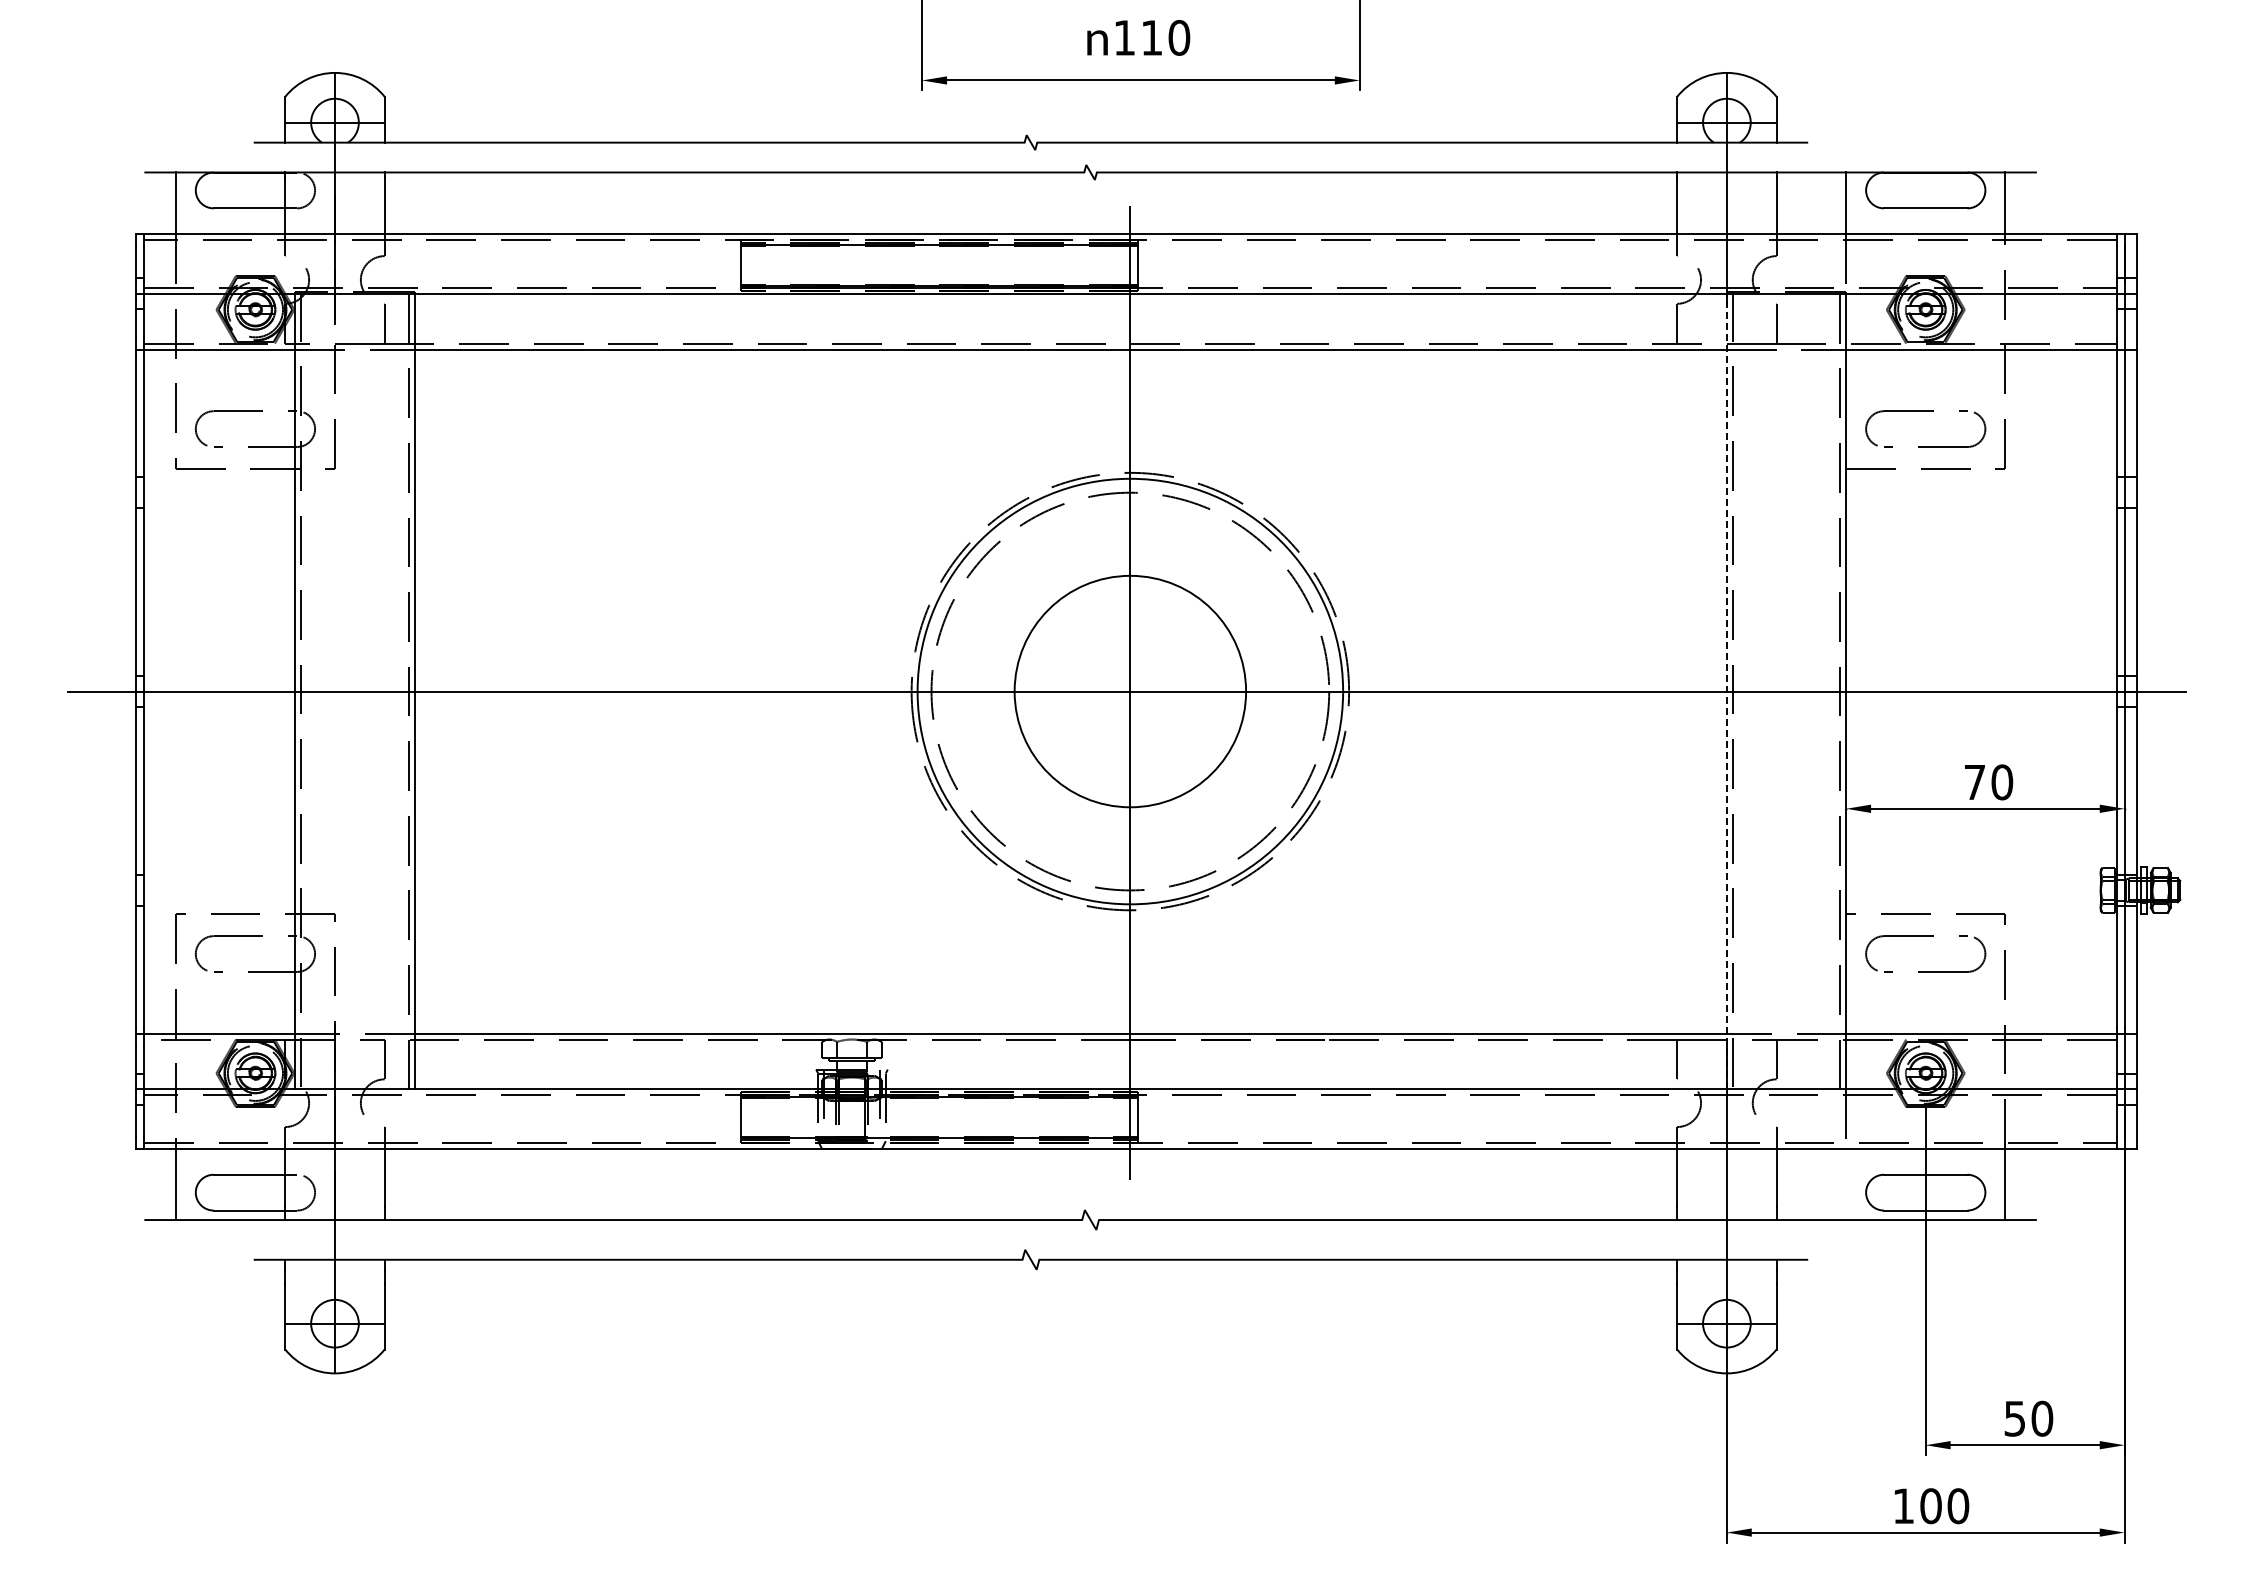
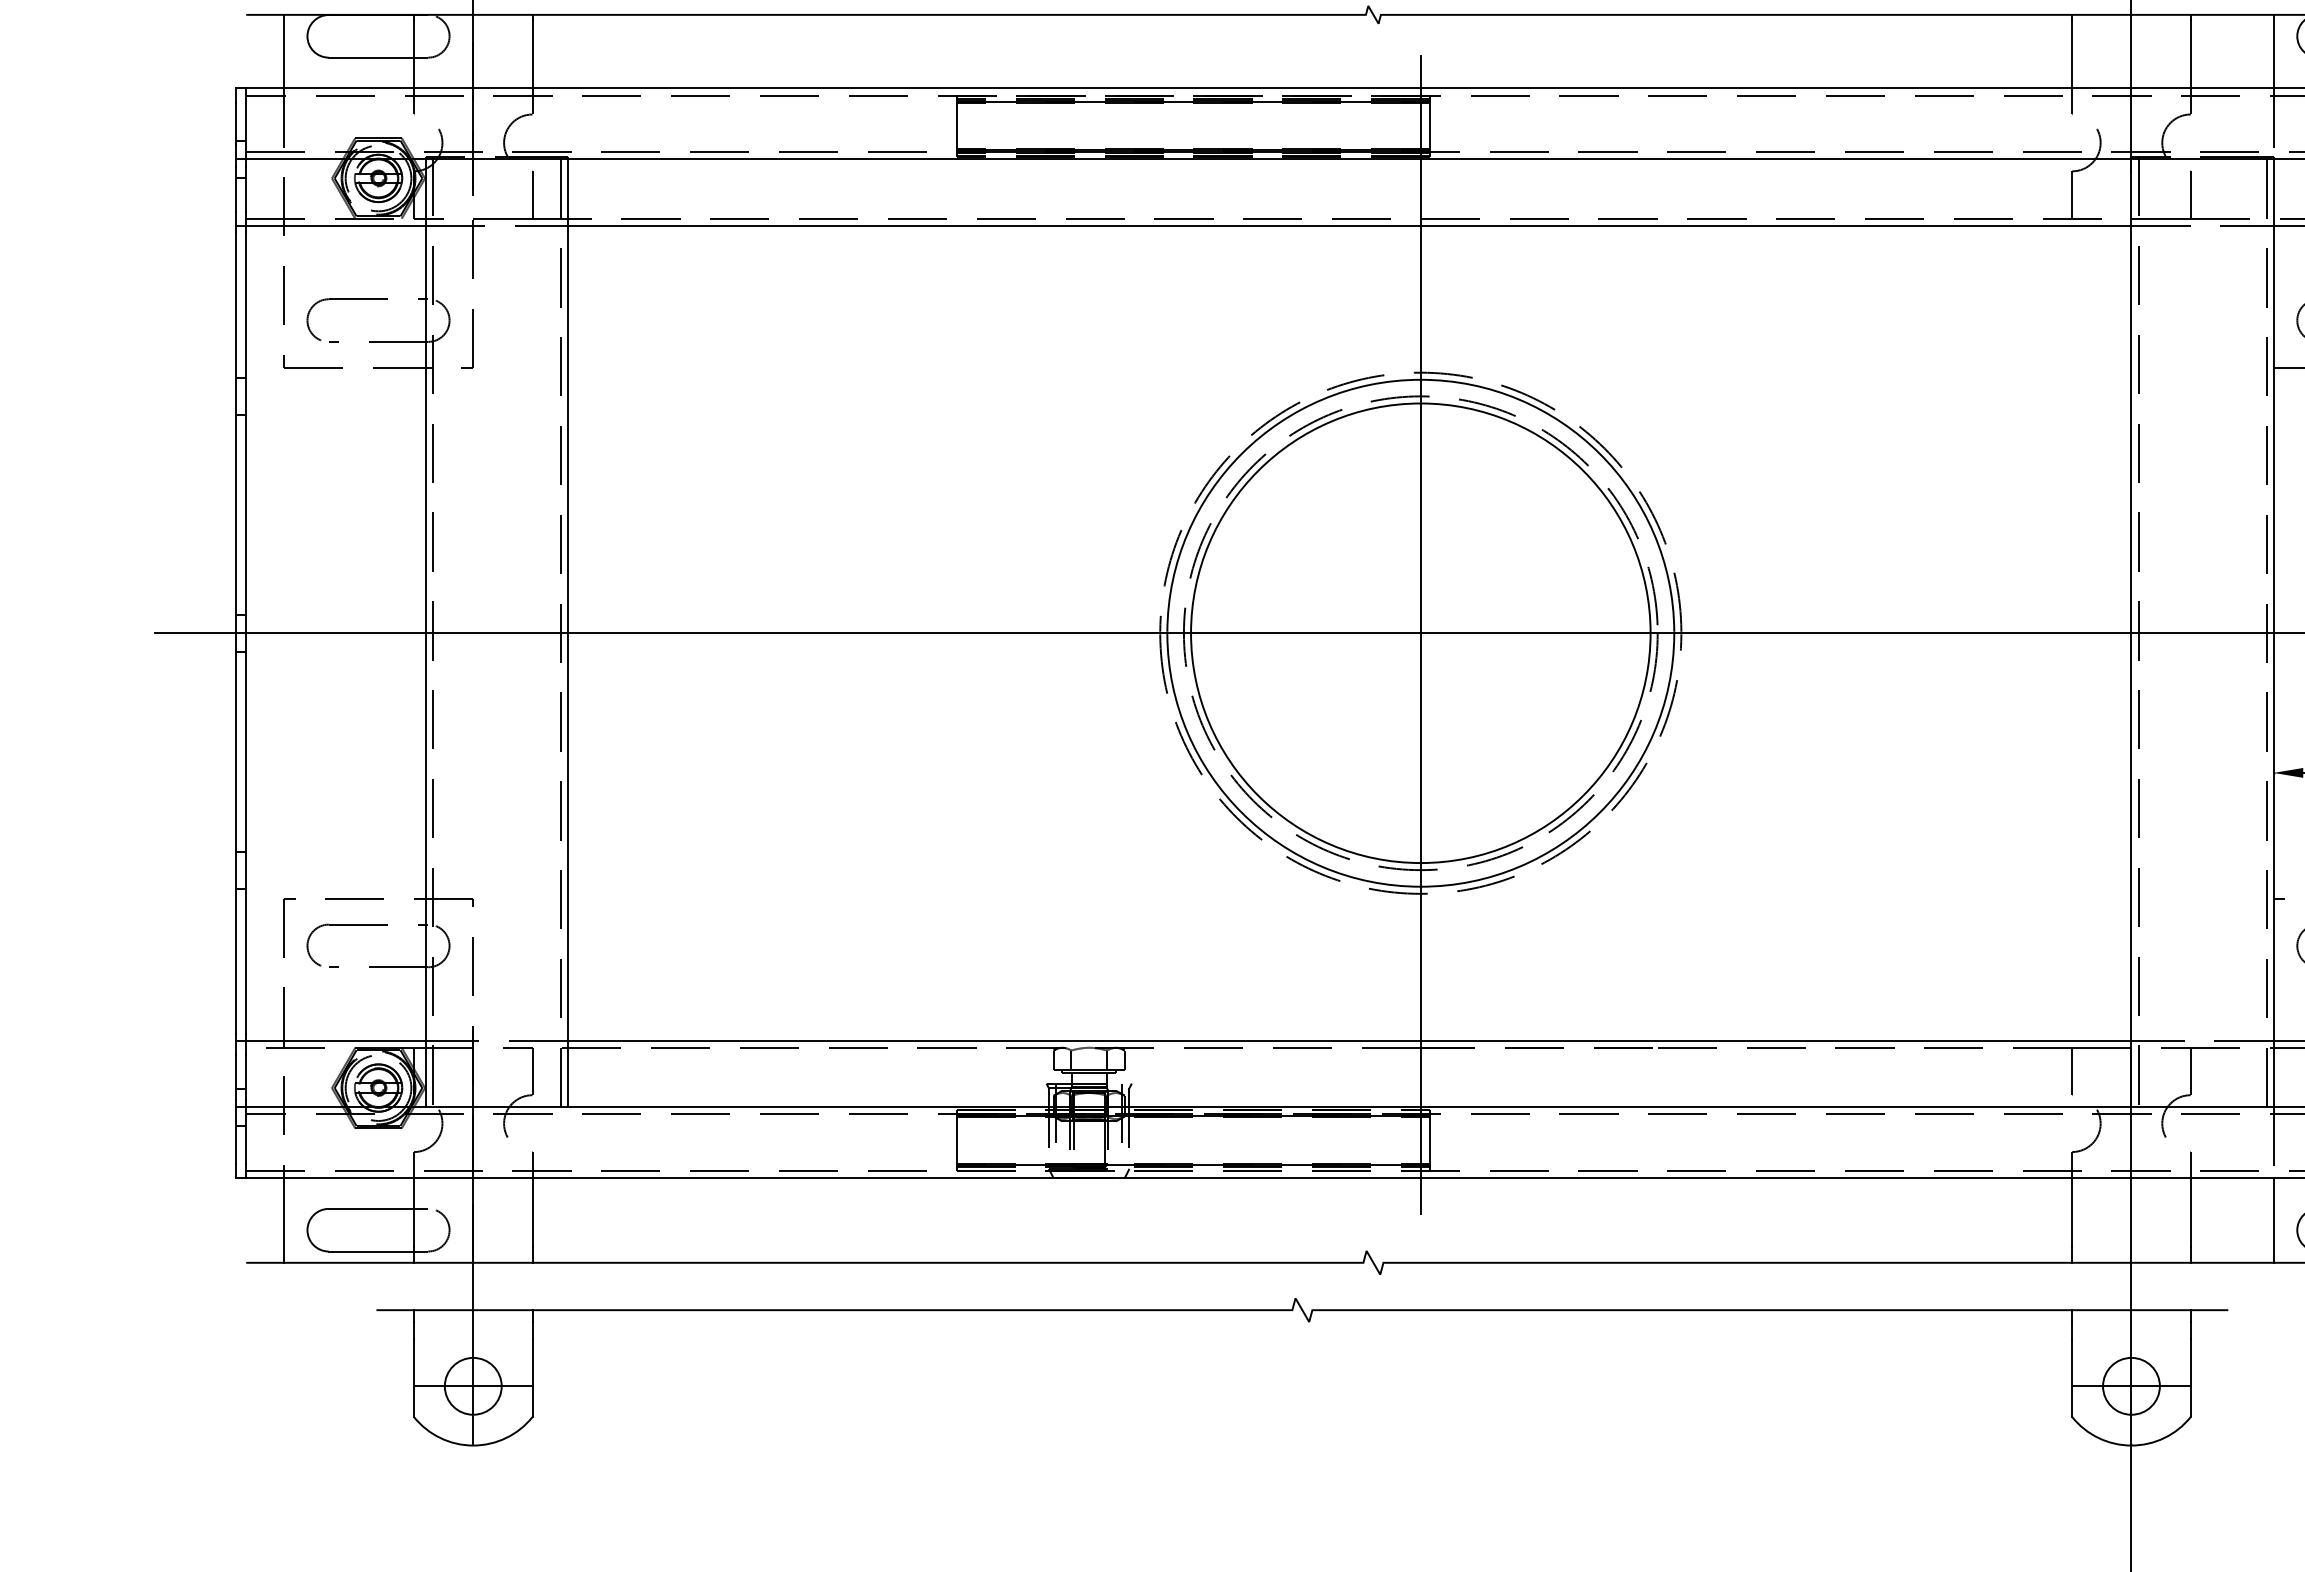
circle: (1130, 691) -> (1420, 633), size x1.67
line: (1726, 691) -> (2130, 633), dashed -> solid
line: (1846, 1184) -> (2273, 1220), added

